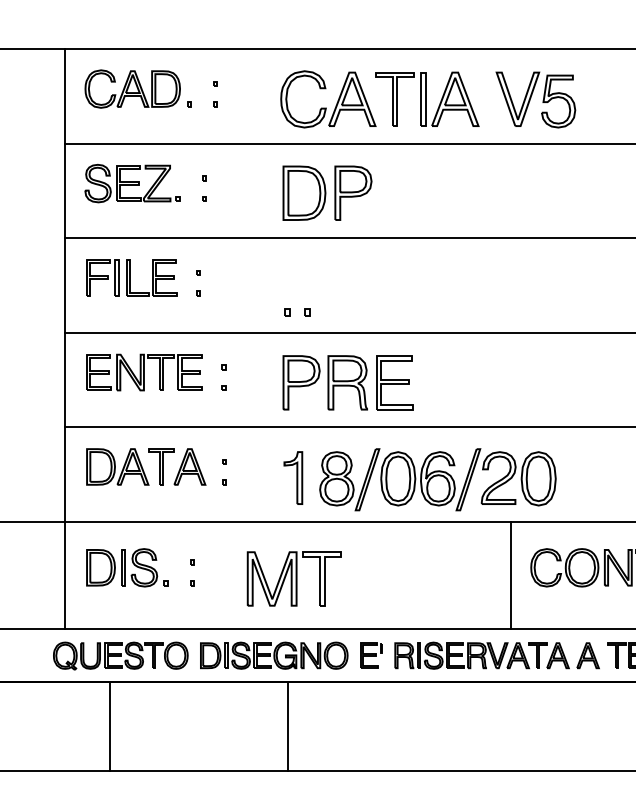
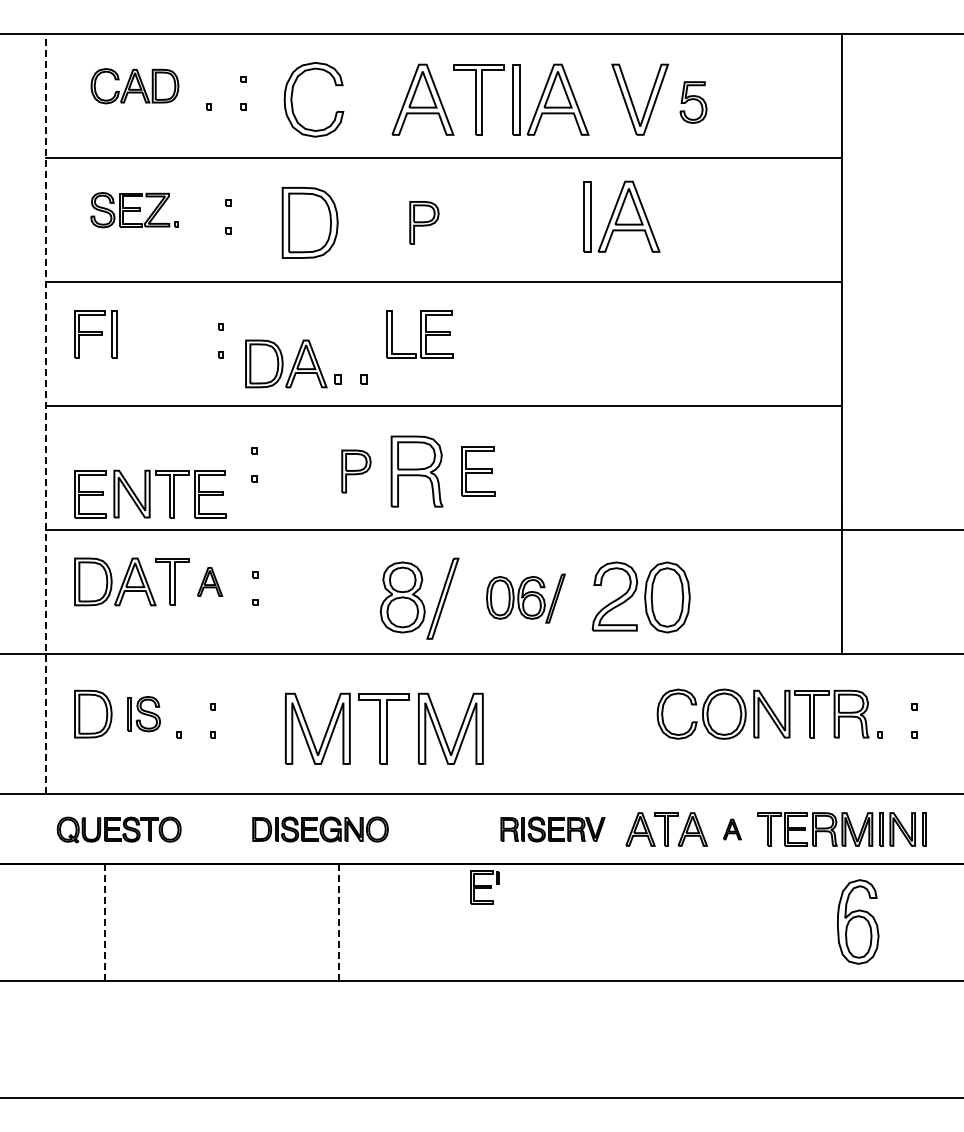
part: (132, 88) -> (134, 85), size x0.7
part: (287, 99) -> (292, 99), moved
part: (558, 101) -> (693, 102), size x0.6
part: (131, 183) -> (133, 209), size x0.7
part: (503, 188) -> (621, 216), added
part: (303, 192) -> (309, 222), moved
part: (353, 192) -> (424, 222), size x0.6
part: (151, 278) -> (419, 334), moved
part: (248, 300) -> (286, 363), added
line: (65, 338) -> (46, 413), solid -> dashed
part: (144, 372) -> (150, 493), moved
part: (301, 382) -> (356, 471), size x0.6
part: (394, 382) -> (478, 471), size x0.7
part: (189, 466) -> (209, 581), size x0.6
part: (293, 478) -> (345, 596), removed
part: (430, 479) -> (525, 598), size x0.6
part: (139, 567) -> (143, 713), size x0.7
line: (511, 574) -> (631, 723), removed
part: (367, 579) -> (442, 729), added
part: (120, 655) -> (118, 829), size x0.7
part: (274, 655) -> (320, 829), size x0.7
part: (371, 655) -> (484, 887), moved
part: (451, 655) -> (552, 829), size x0.7
part: (588, 655) -> (732, 829), size x0.6
line: (109, 726) -> (104, 922), solid -> dashed
line: (287, 726) -> (338, 922), solid -> dashed

